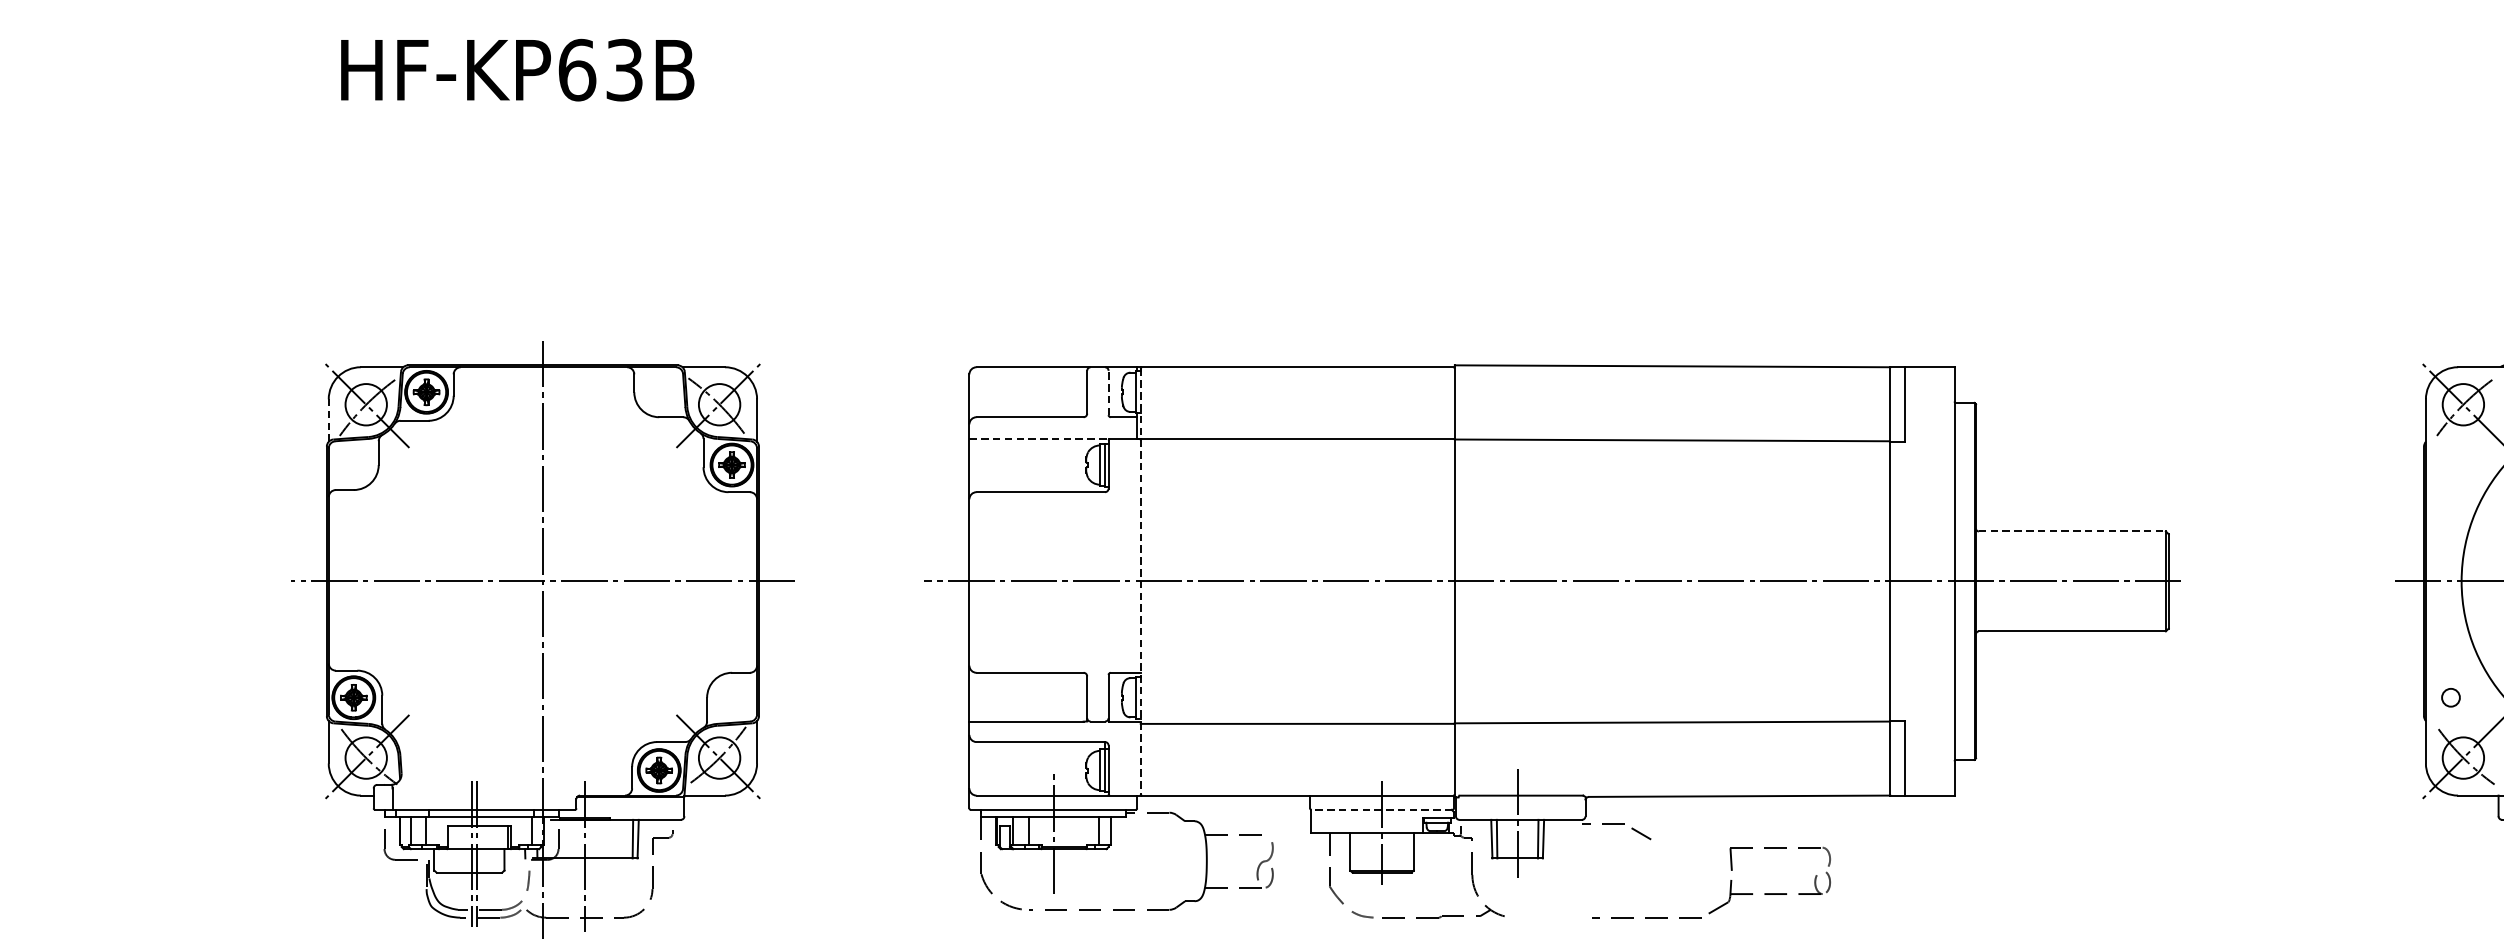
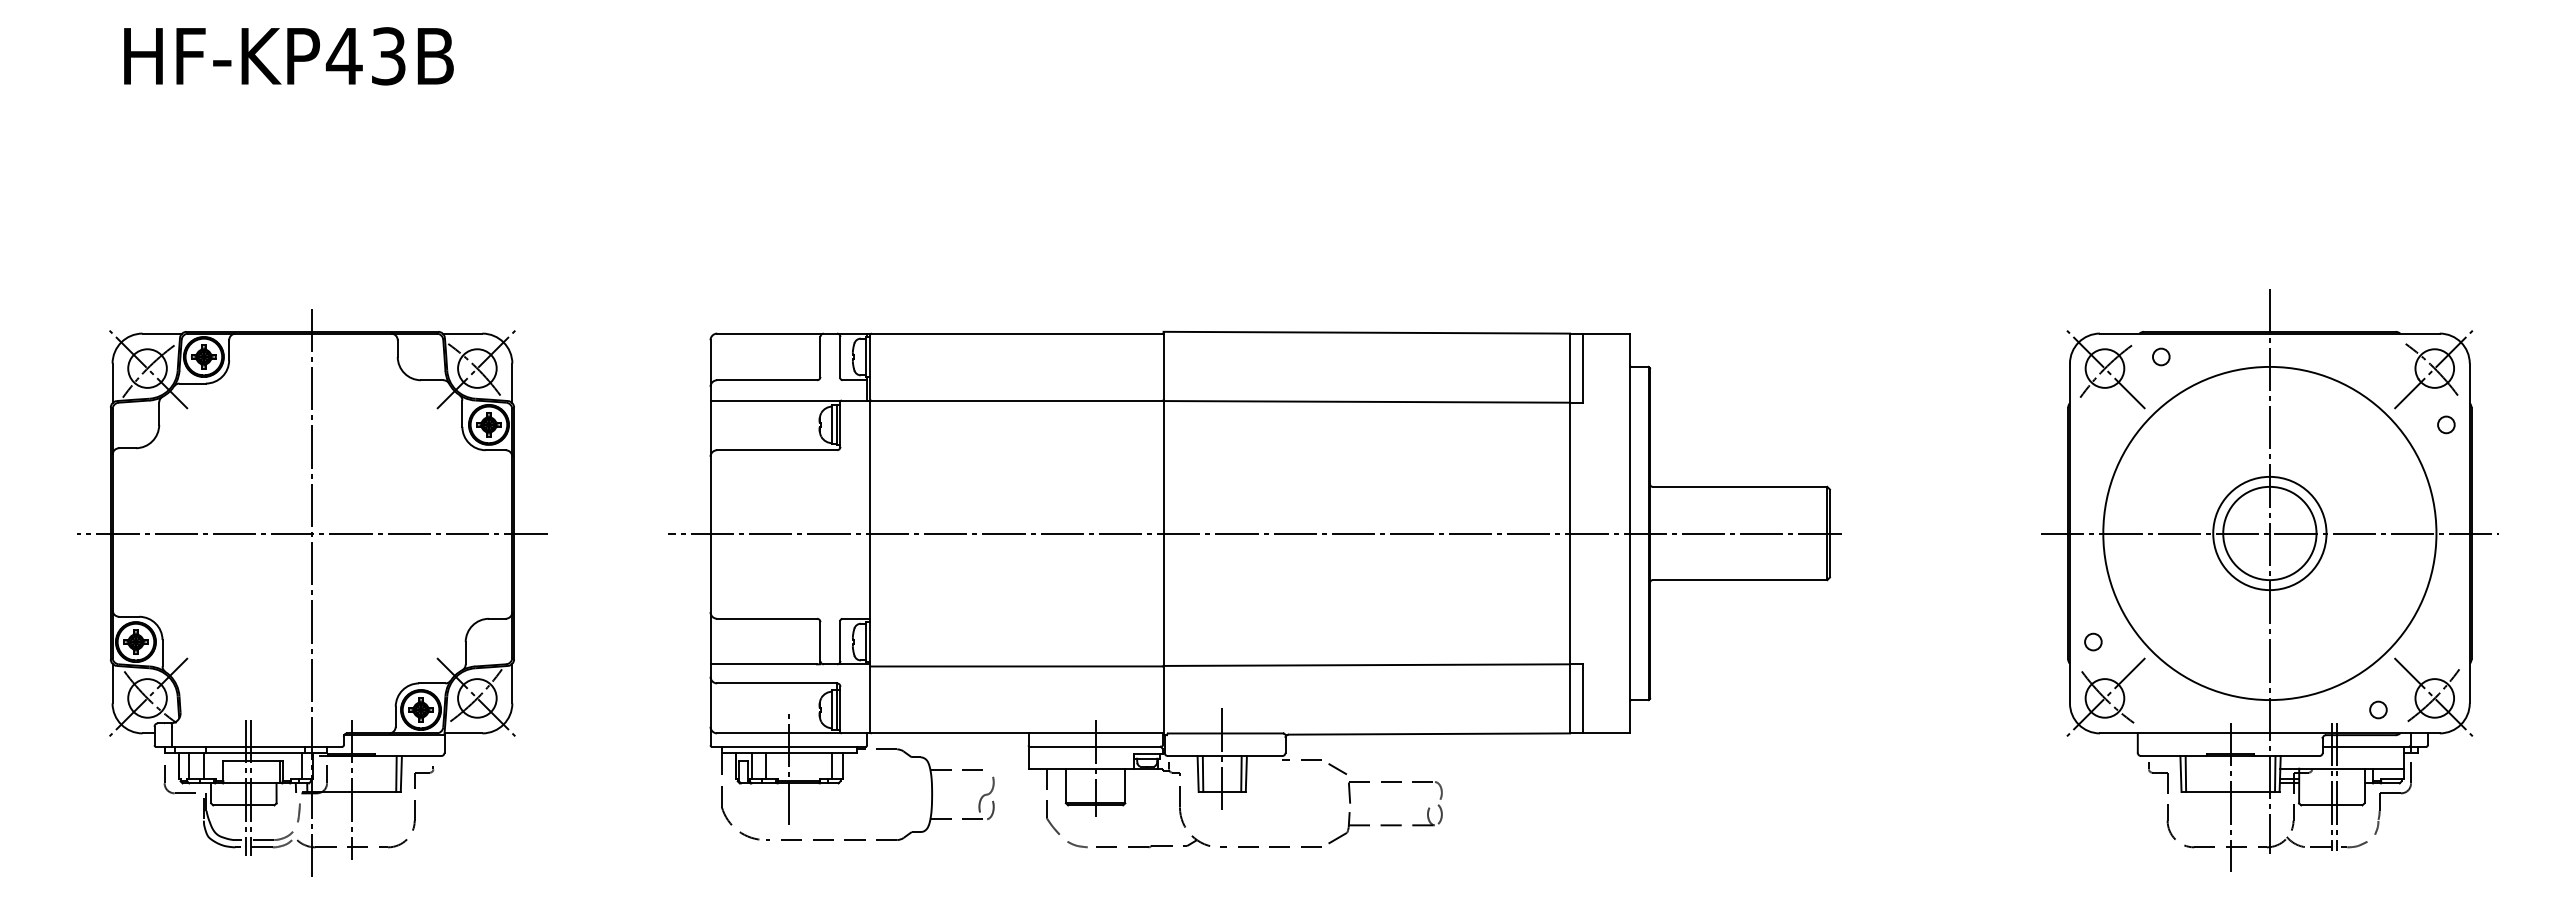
text: (576, 70) -> (343, 56), HF-KP63B -> HF-KP43B
line: (1108, 392) -> (840, 357), dashed -> solid
line: (328, 420) -> (112, 383), dashed -> solid
line: (1039, 438) -> (775, 400), dashed -> solid
line: (2072, 531) -> (1740, 486), dashed -> solid
line: (1140, 582) -> (870, 534), dashed -> solid
line: (1381, 809) -> (1095, 746), dashed -> solid
part: (1730, 882) -> (1348, 814), moved

